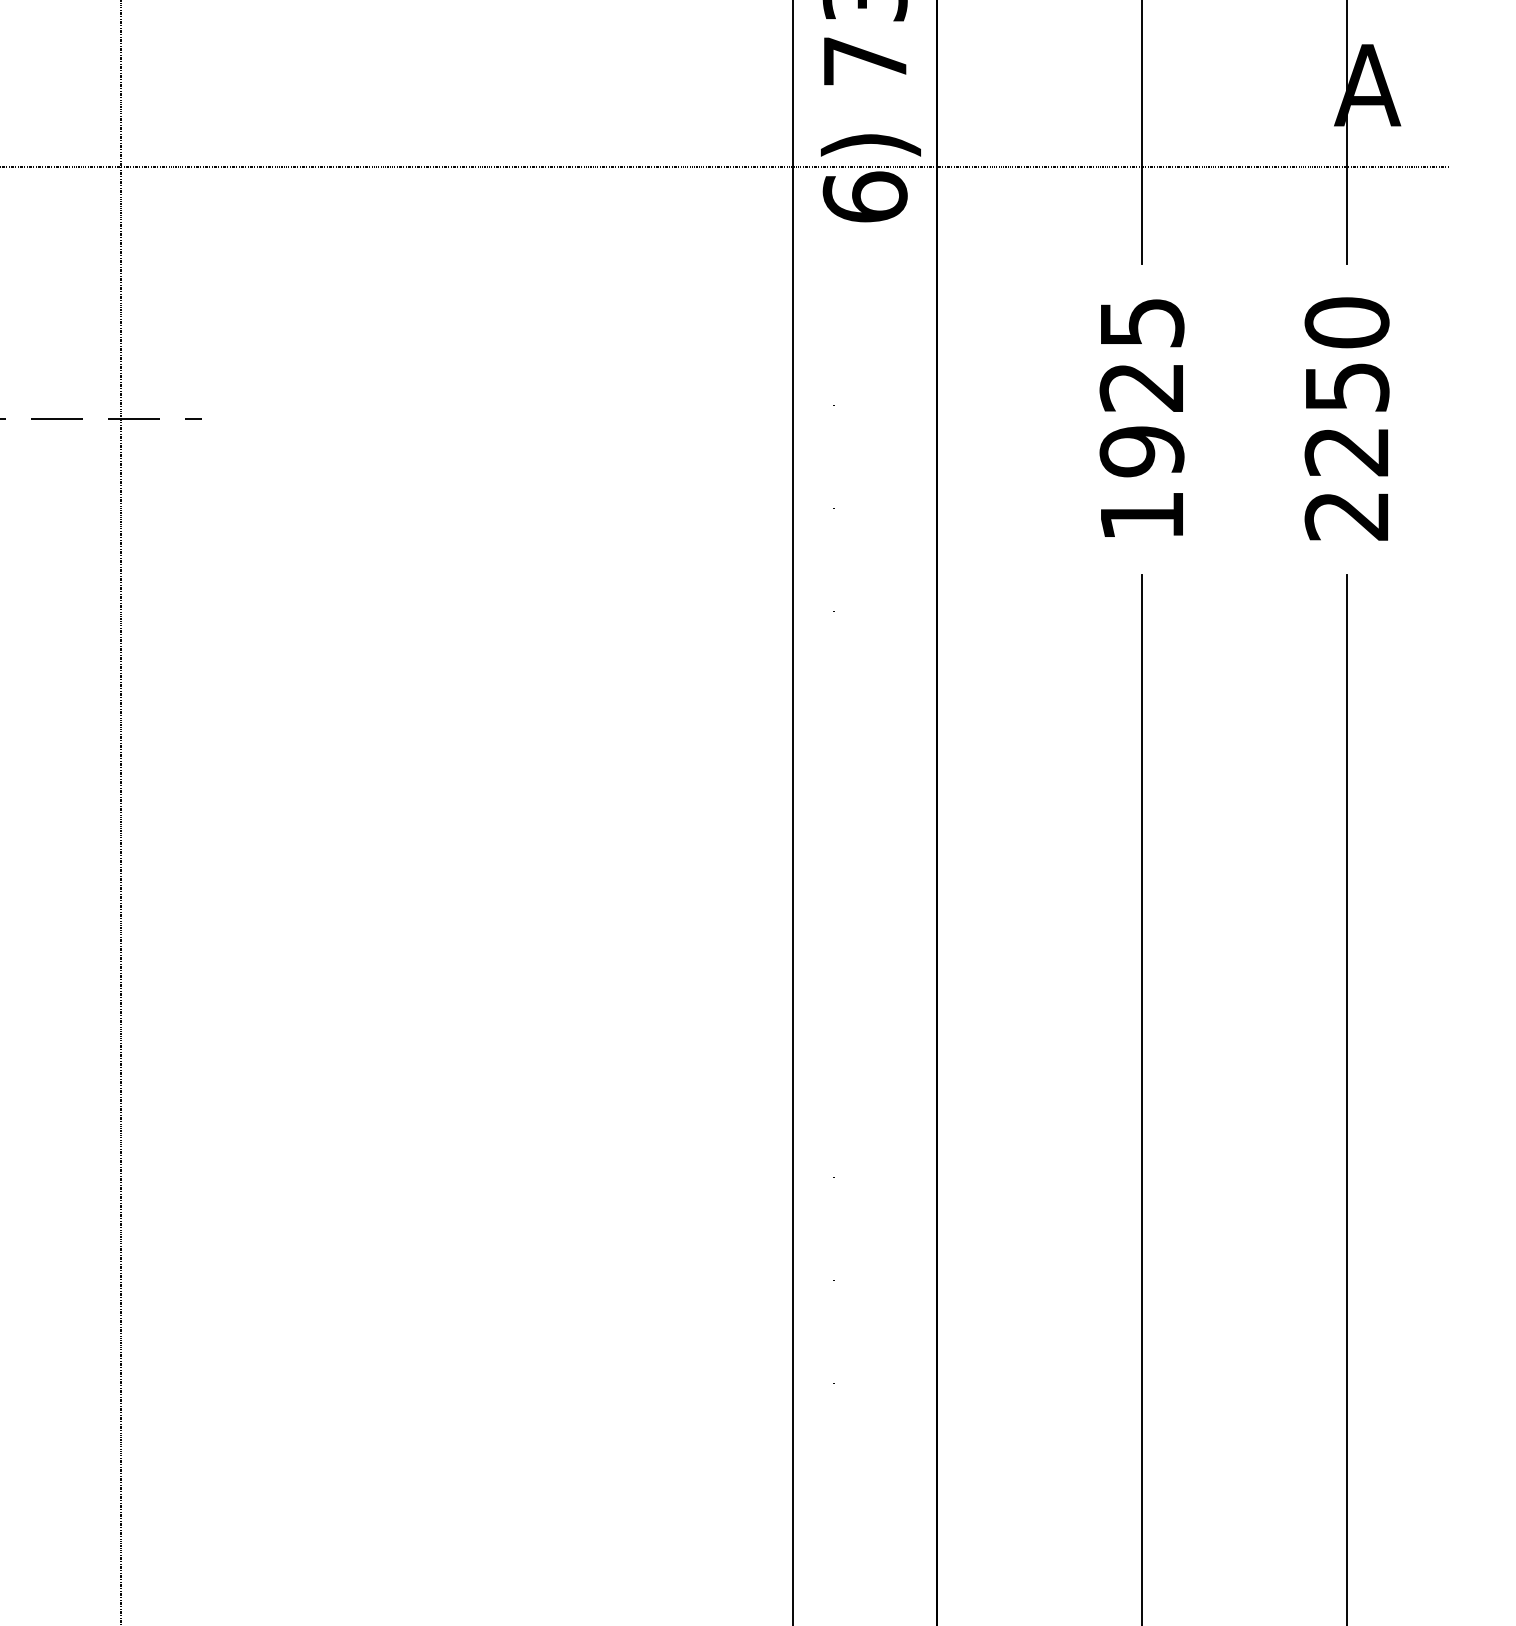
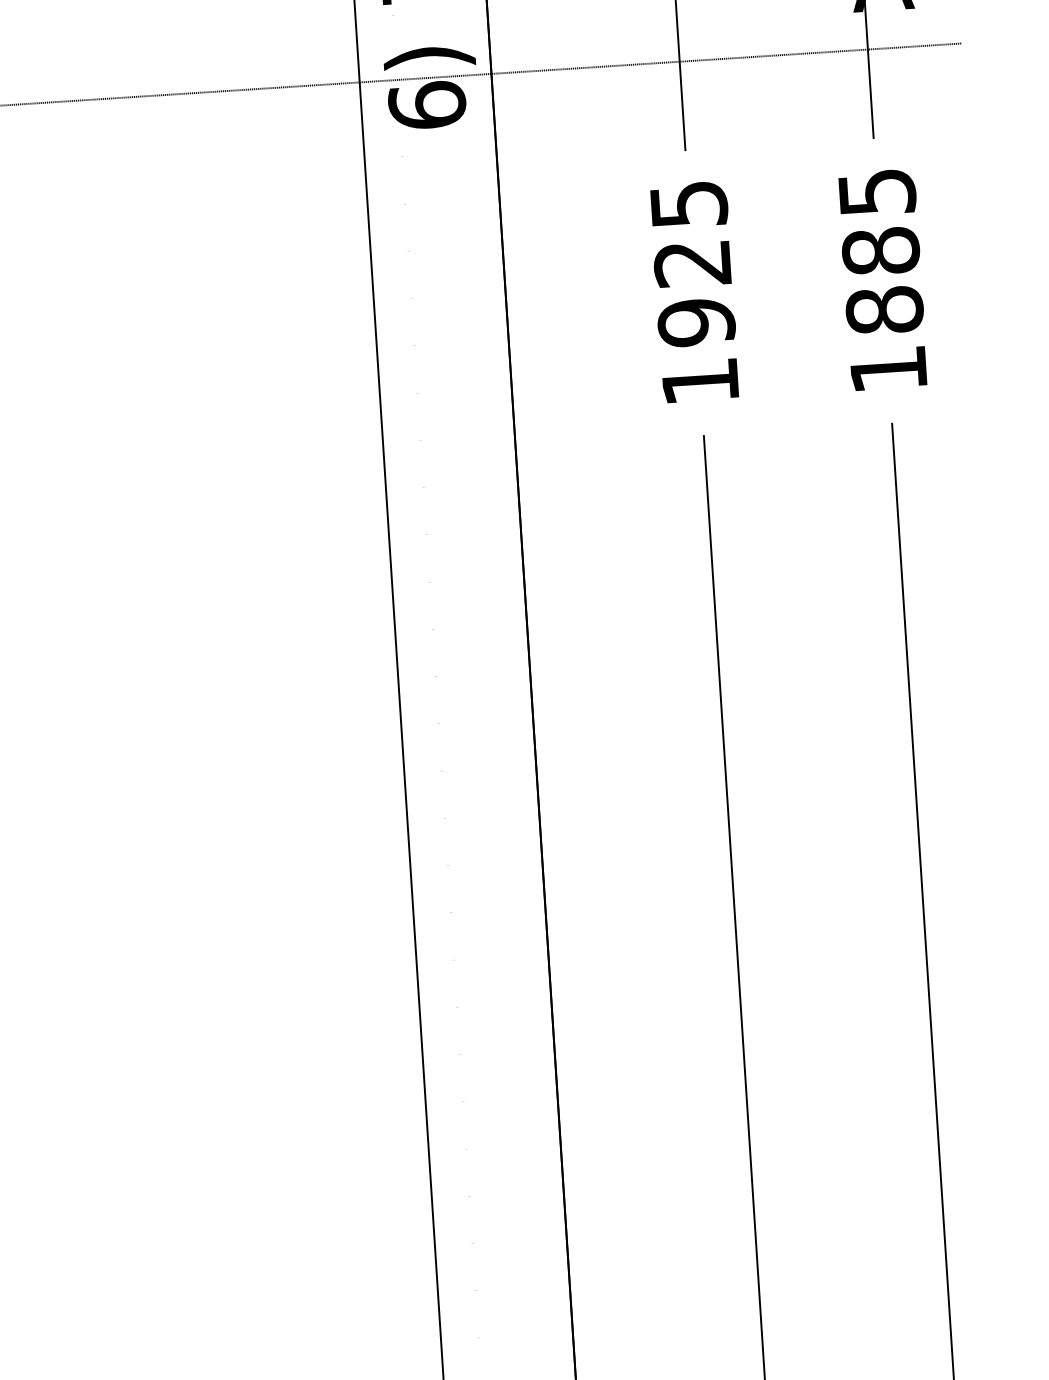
text: (1346, 418) -> (882, 280), 2250 -> 1885

